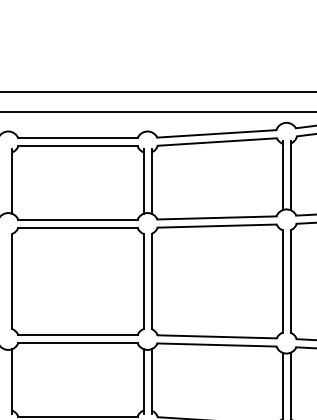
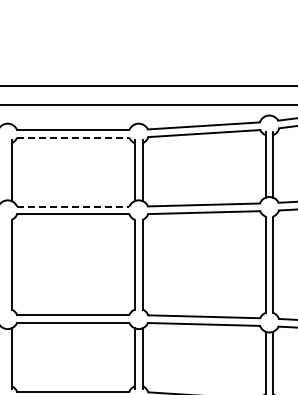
line: (78, 146) -> (73, 137), solid -> dashed
line: (78, 219) -> (73, 206), solid -> dashed

